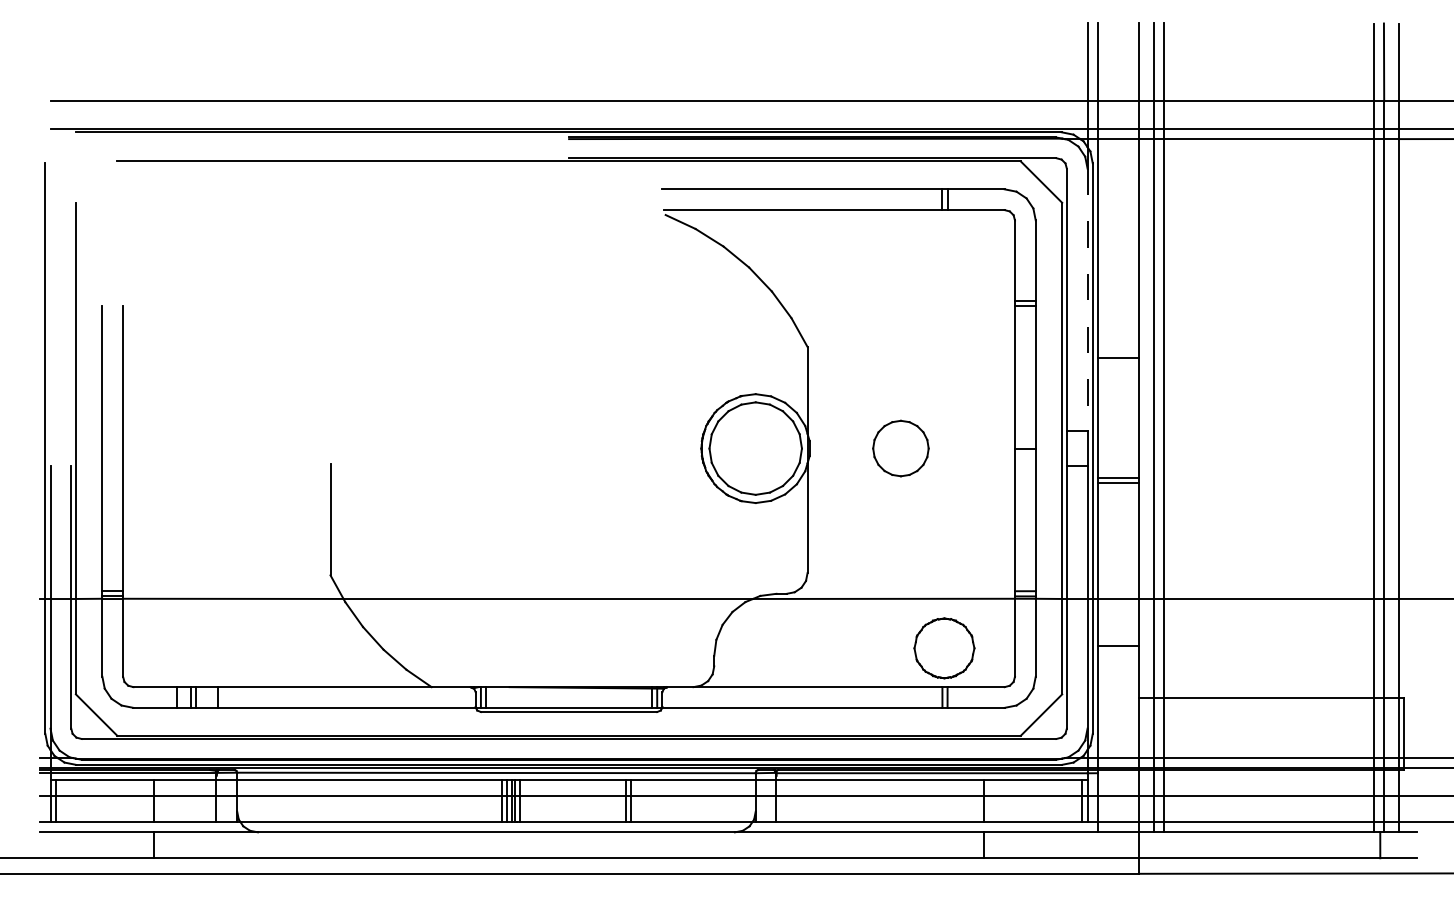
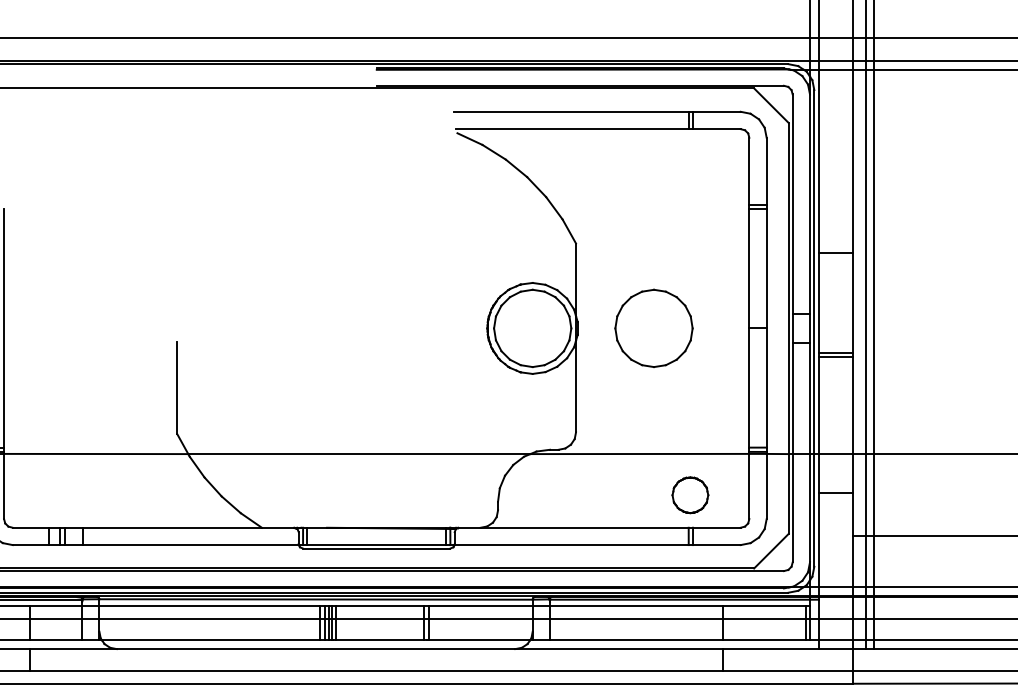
line: (1087, 300) -> (809, 204), dashed -> solid
part: (900, 448) -> (653, 328), size x1.67
part: (944, 647) -> (690, 494), size x0.71

